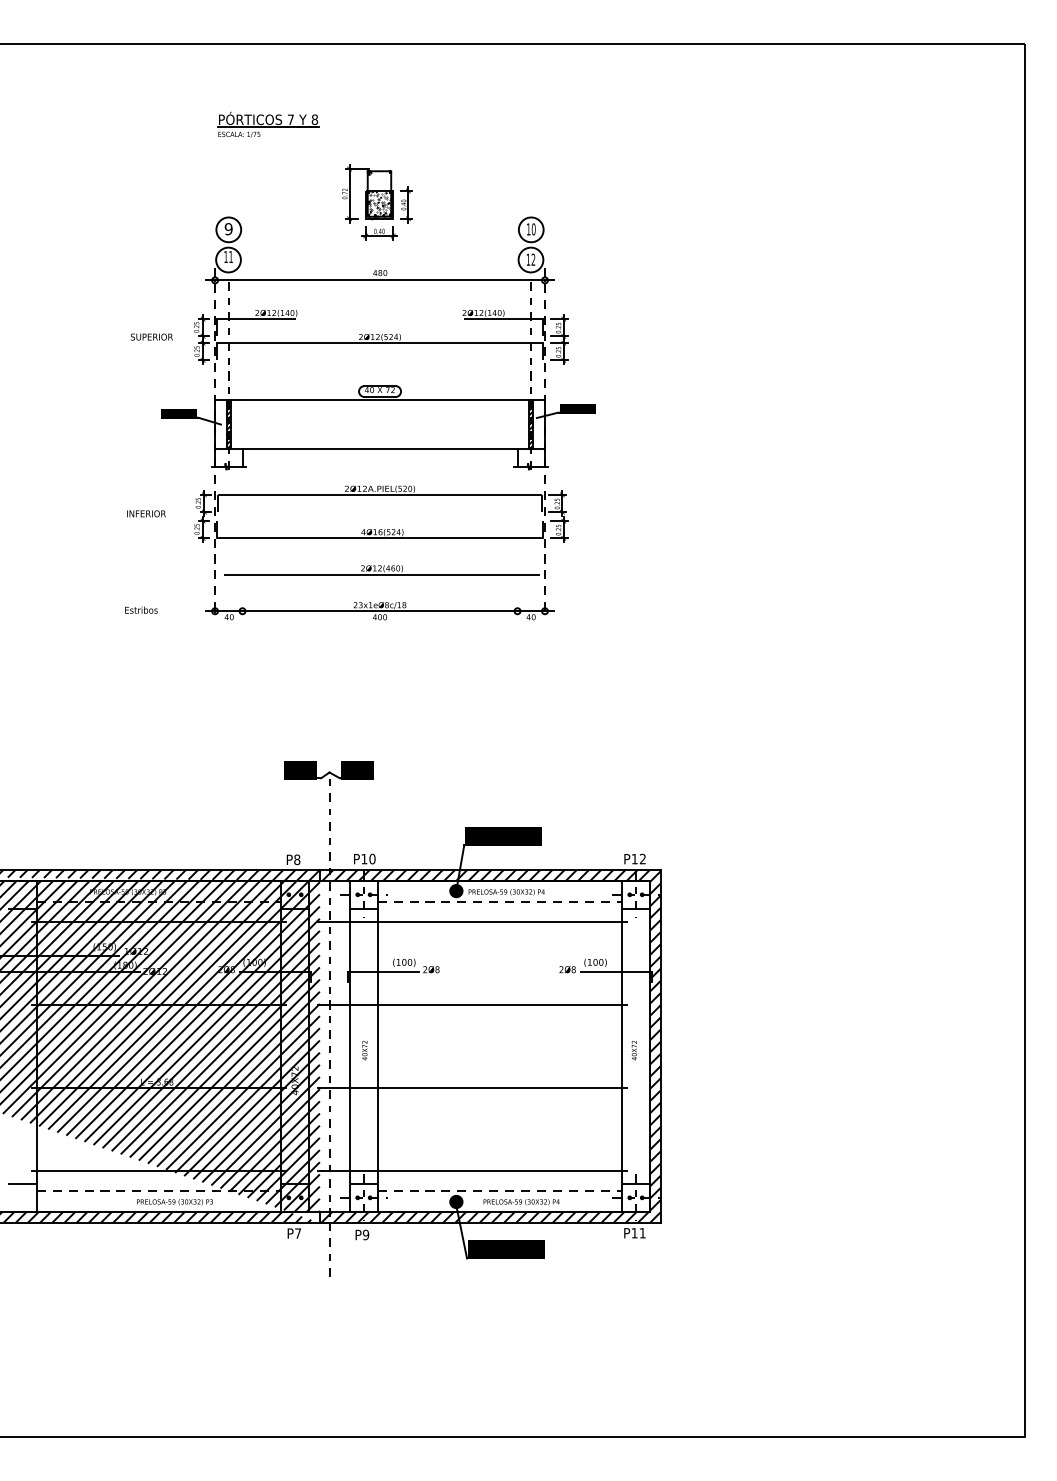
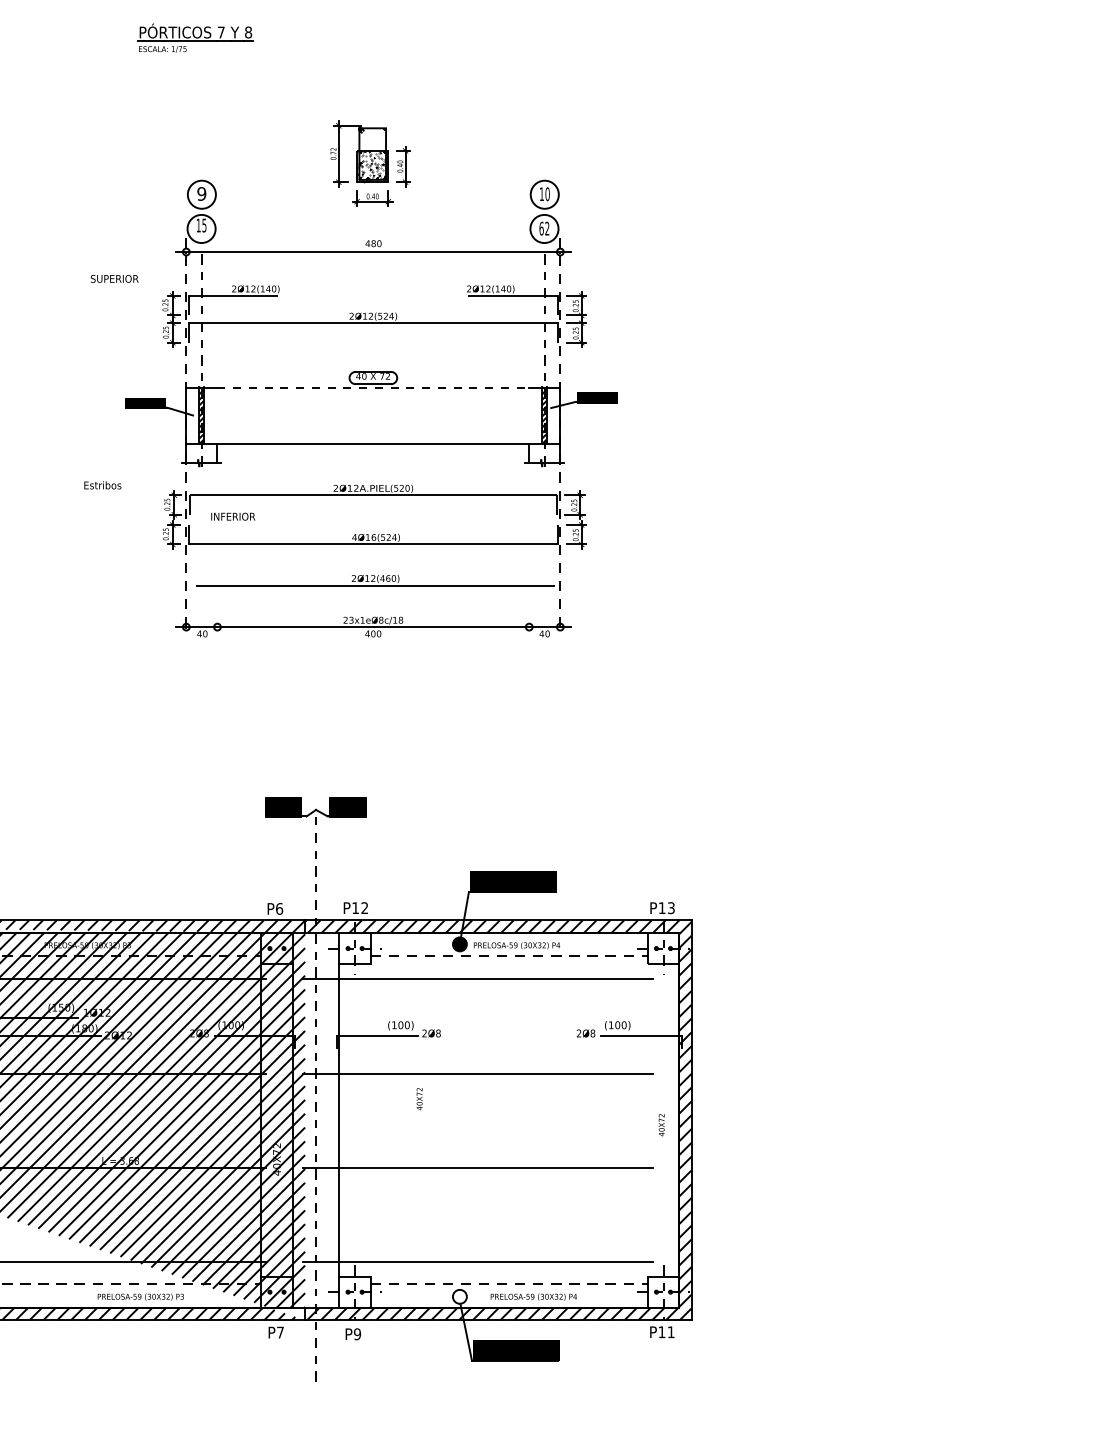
part: (268, 124) -> (195, 37), moved
text: (230, 257) -> (203, 226), 11 -> 15
text: (528, 259) -> (541, 228), 12 -> 62
text: (151, 336) -> (114, 278), moved
line: (380, 399) -> (373, 387), solid -> dashed
text: (146, 513) -> (233, 516), moved
text: (141, 609) -> (102, 484), moved
text: (372, 858) -> (364, 907), P10 -> P12
text: (297, 859) -> (279, 908), P8 -> P6
text: (642, 859) -> (670, 908), P12 -> P13
line: (377, 1046) -> (370, 1120), removed
line: (622, 1046) -> (648, 1120), removed
text: (364, 1050) -> (419, 1099), moved
fill: (456, 1201) -> (460, 1296), removed

